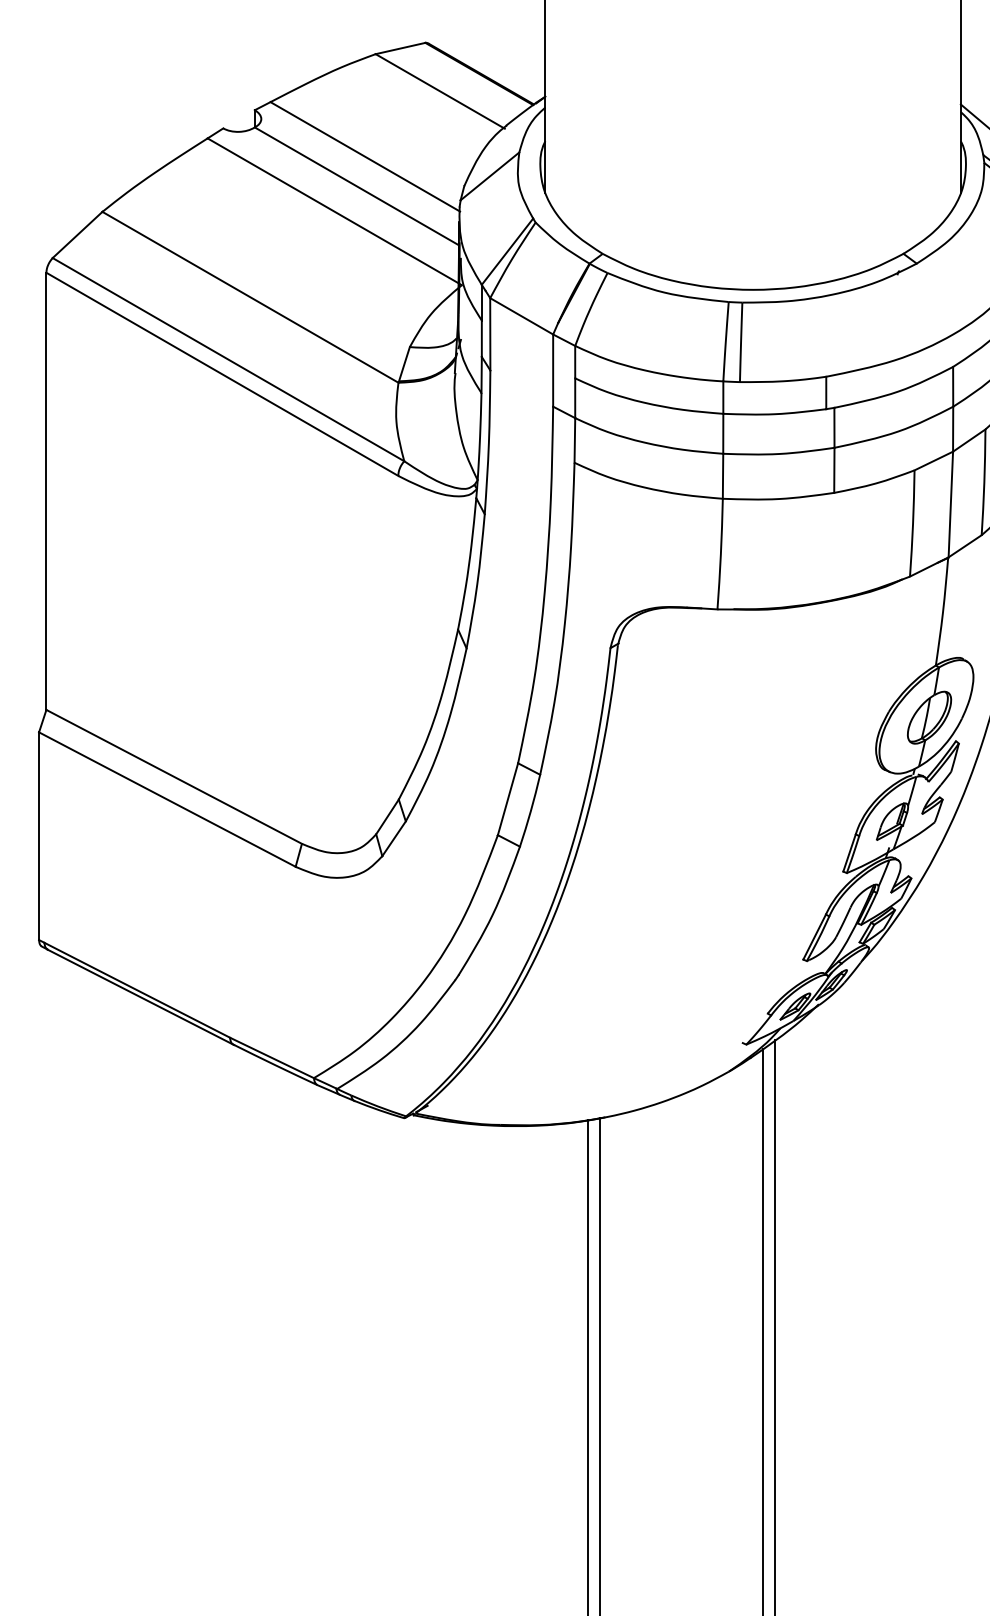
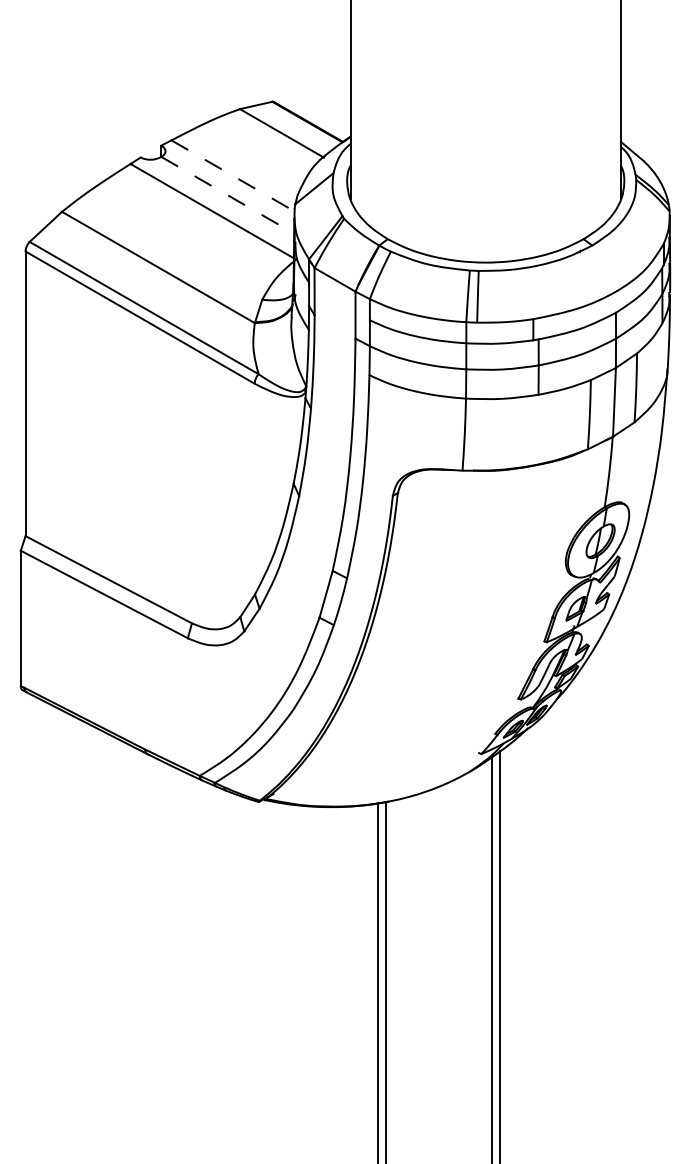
line: (365, 157) -> (233, 176), solid -> dashed
line: (356, 186) -> (227, 195), solid -> dashed

